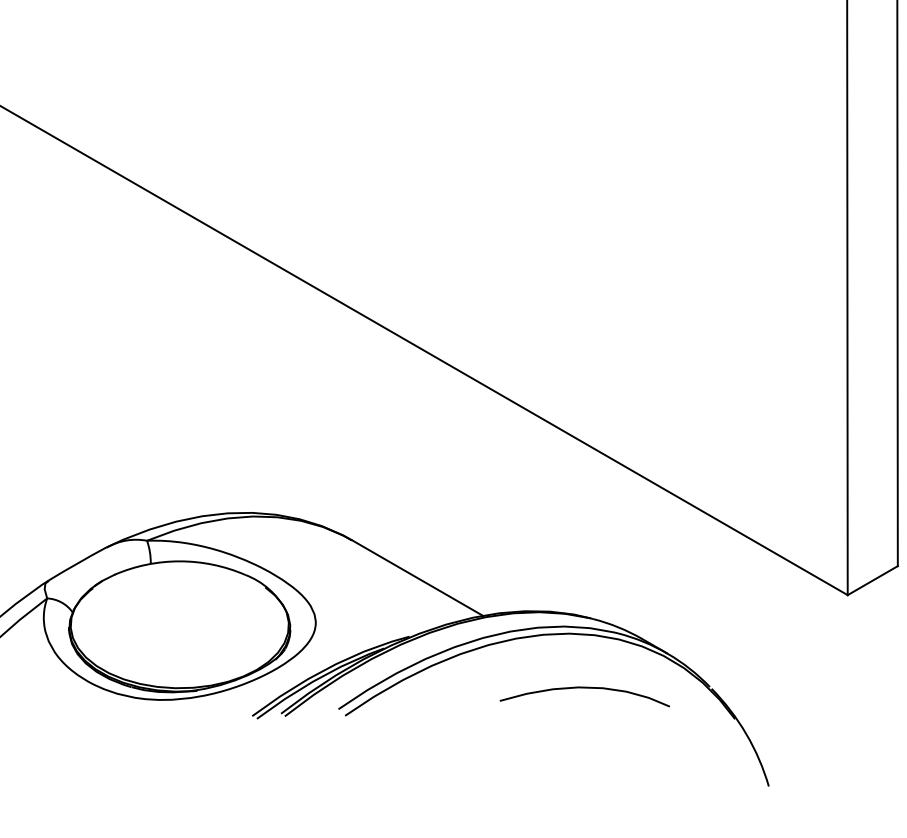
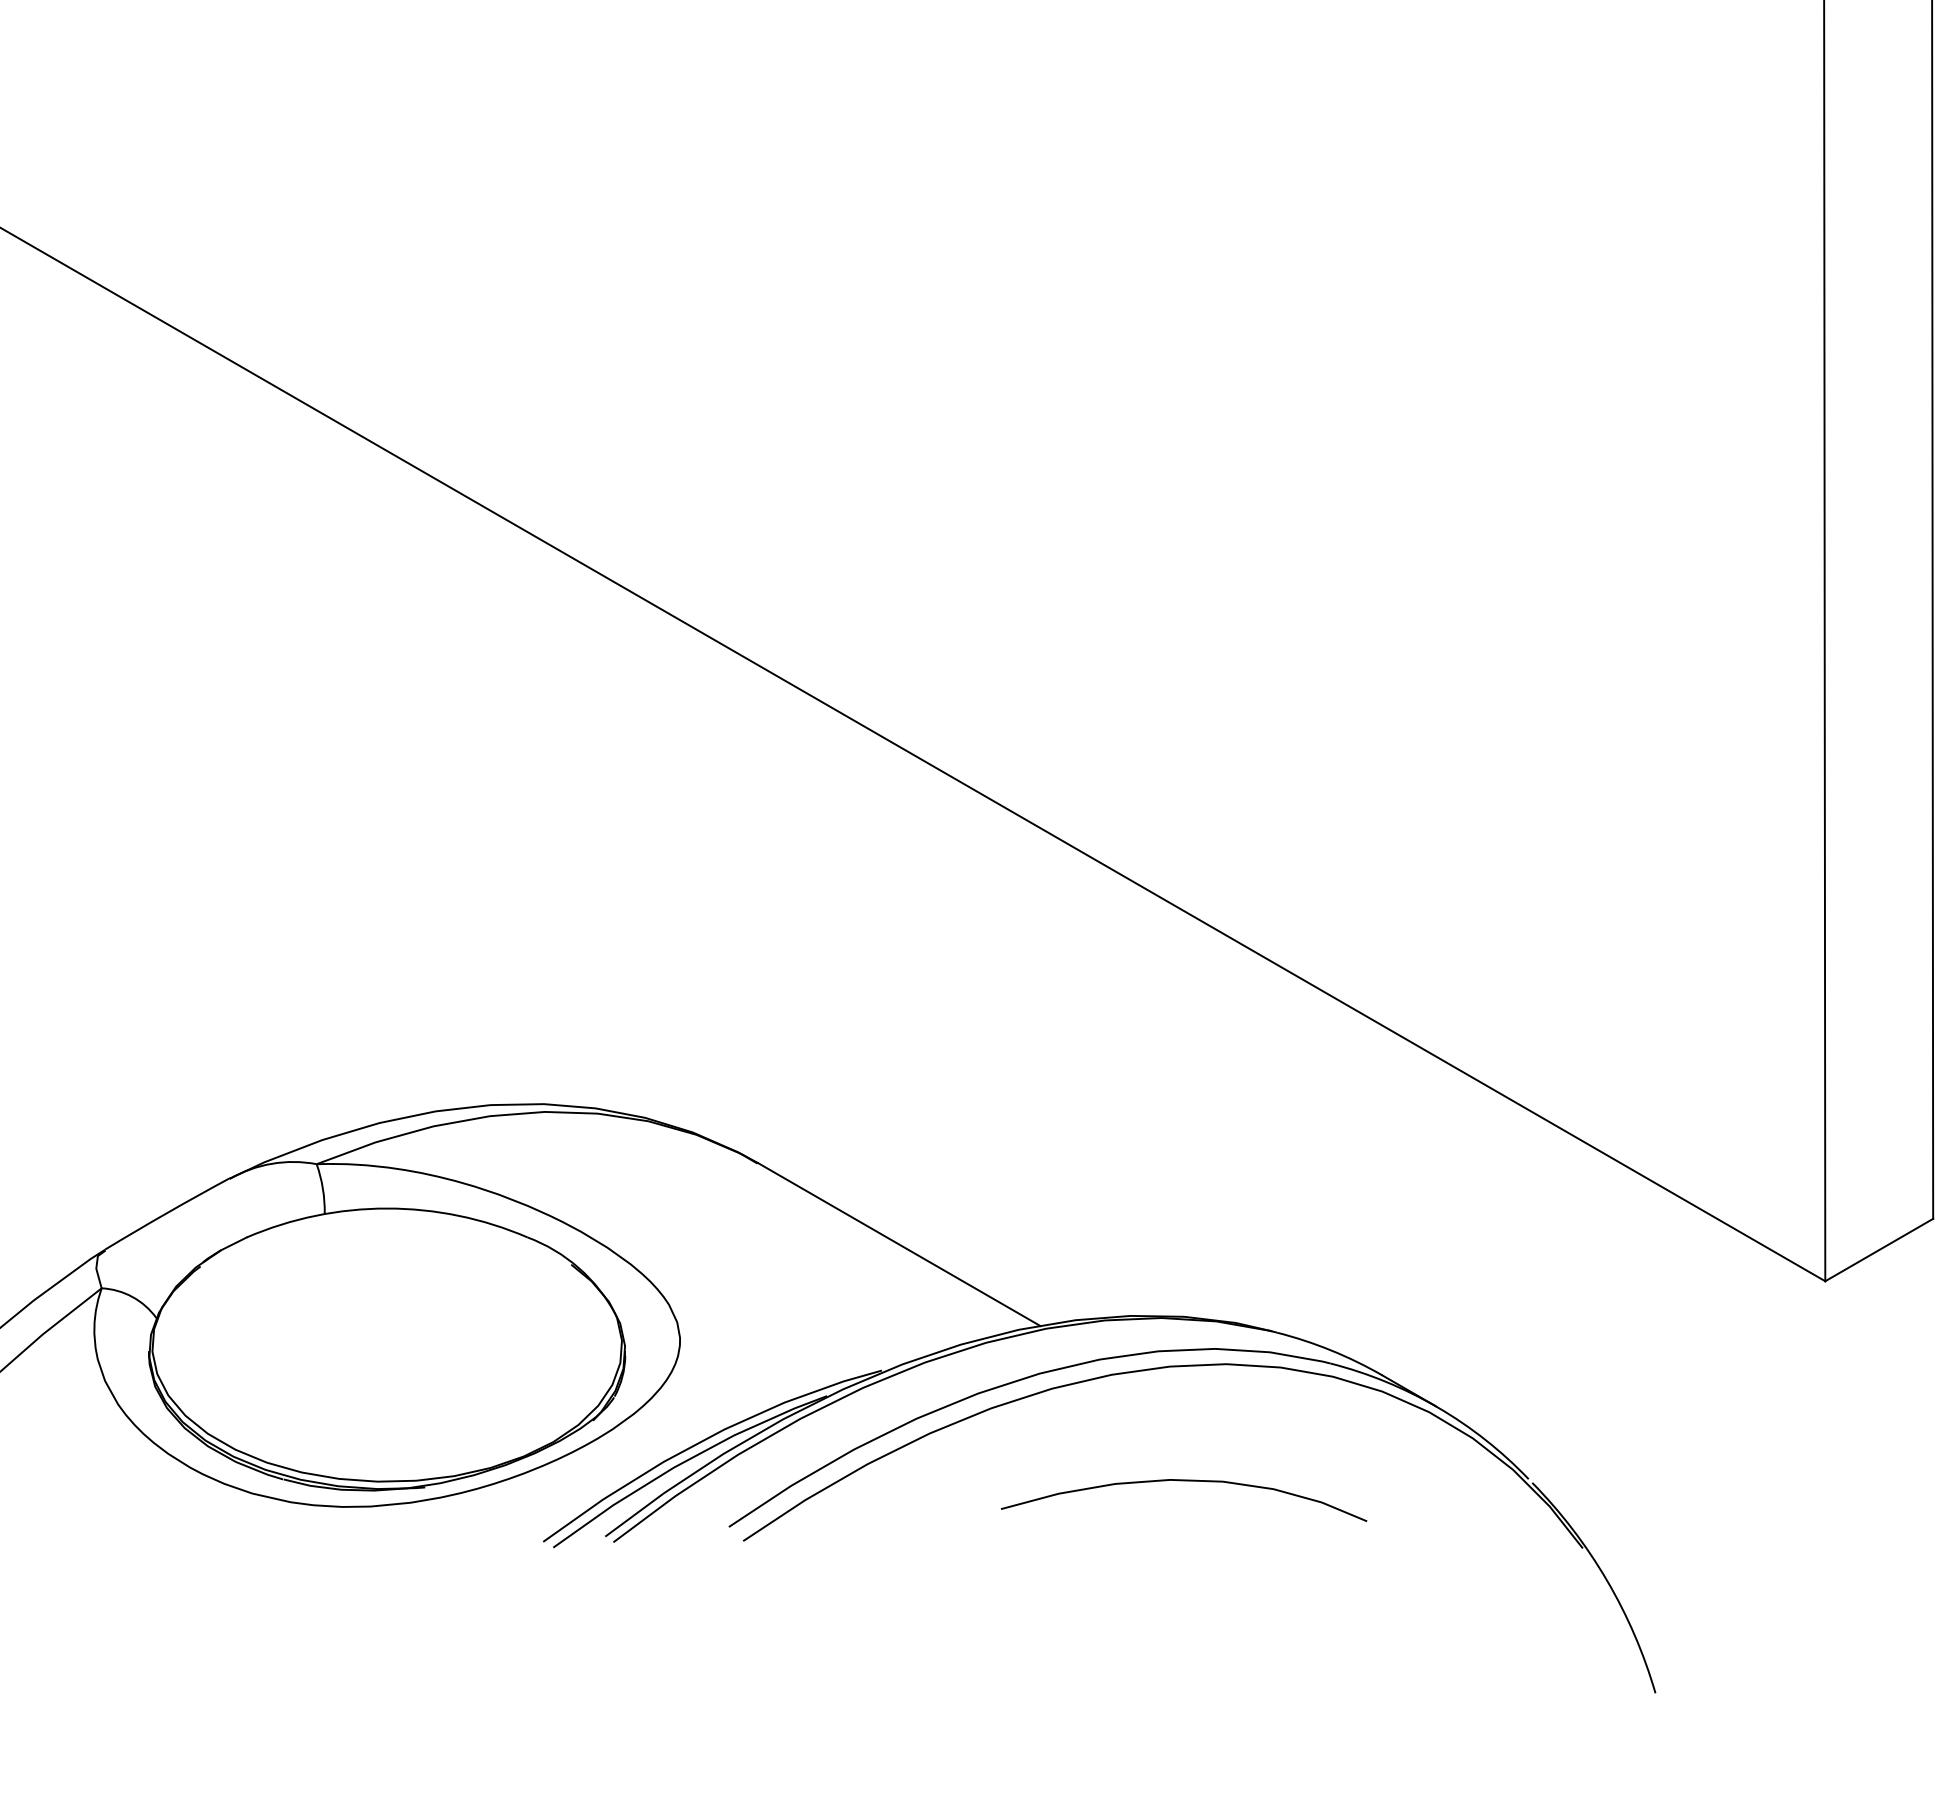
curve: (584, 688) -> (1183, 1482), moved

